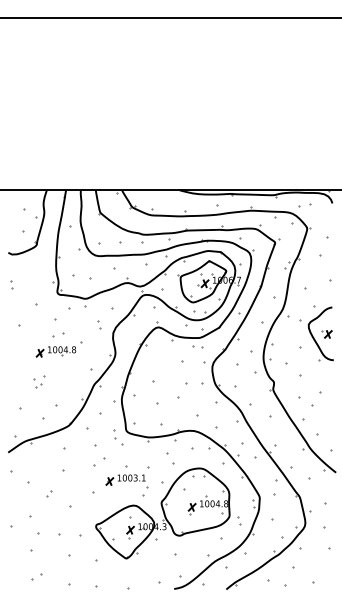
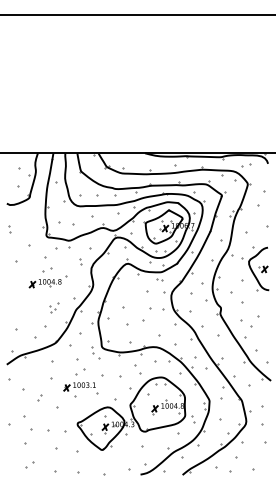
part: (198, 347) -> (160, 279), size x0.62
part: (39, 381) -> (53, 307), moved
part: (126, 481) -> (80, 387), moved

